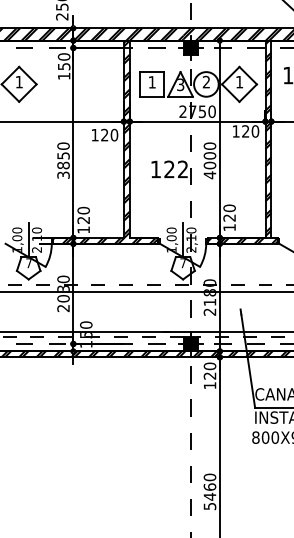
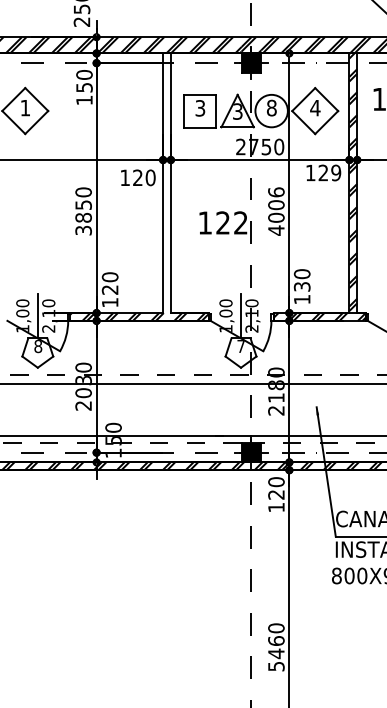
text: (151, 82) -> (199, 108), 1 -> 3
text: (206, 82) -> (271, 108), 2 -> 8
text: (239, 82) -> (315, 108), 1 -> 4
text: (255, 131) -> (336, 173), 120 -> 129
hatch: (126, 138) -> (166, 182), removed
text: (209, 145) -> (275, 191), 4000 -> 4006
text: (229, 217) -> (302, 286), 120 -> 130
text: (29, 263) -> (38, 346), 7 -> 8

